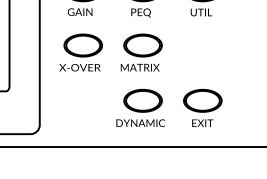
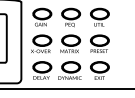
part: (202, 51) -> (99, 43), added
part: (83, 107) -> (42, 70), added

